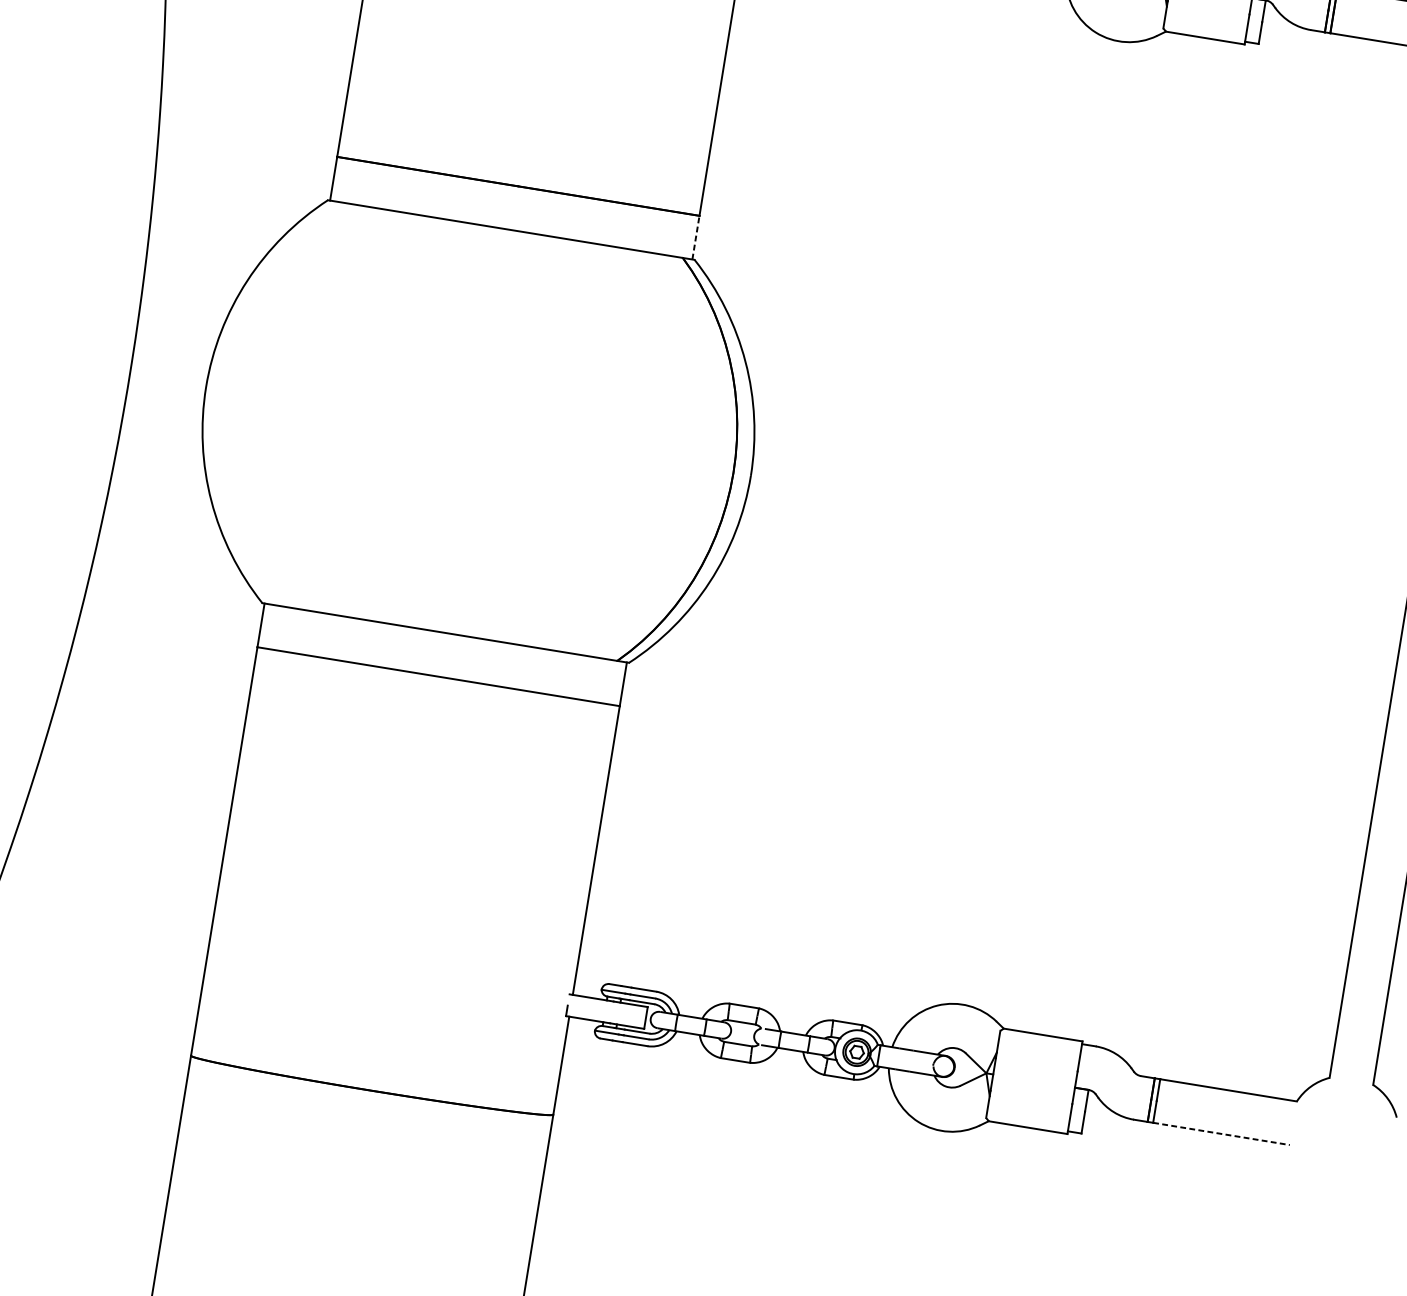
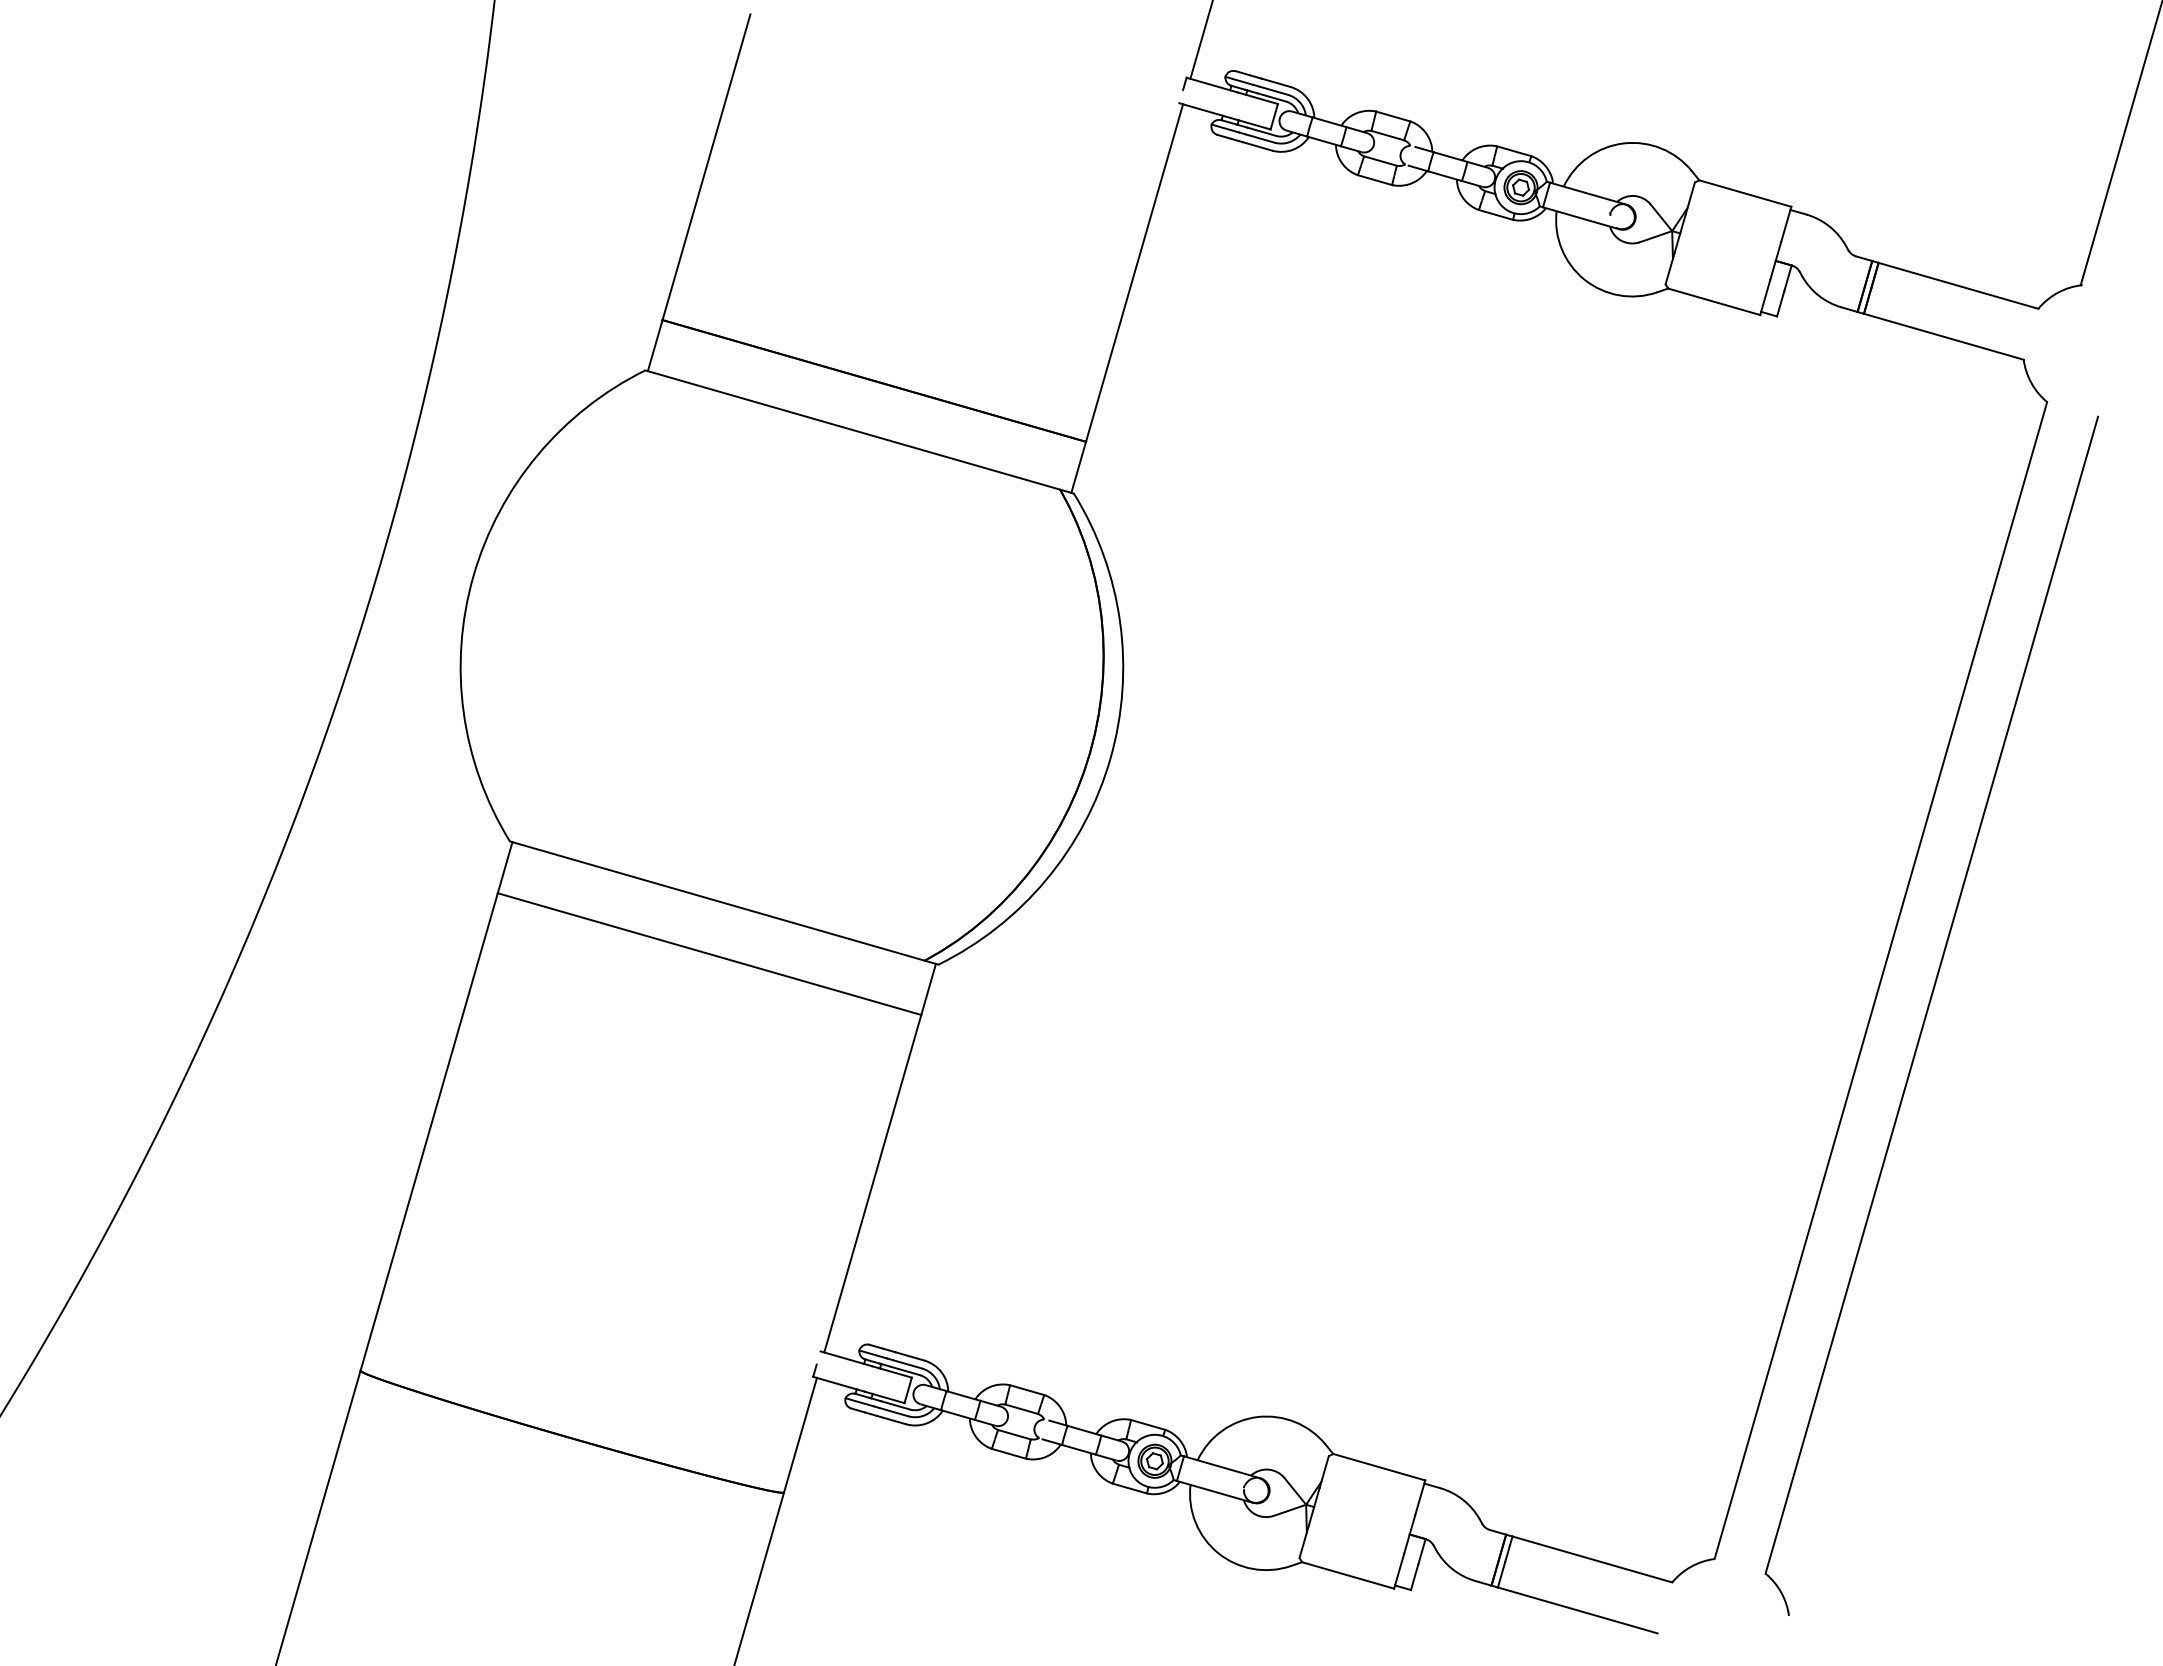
line: (695, 237) -> (1078, 467), dashed -> solid
line: (1222, 1133) -> (1578, 1610), dashed -> solid

